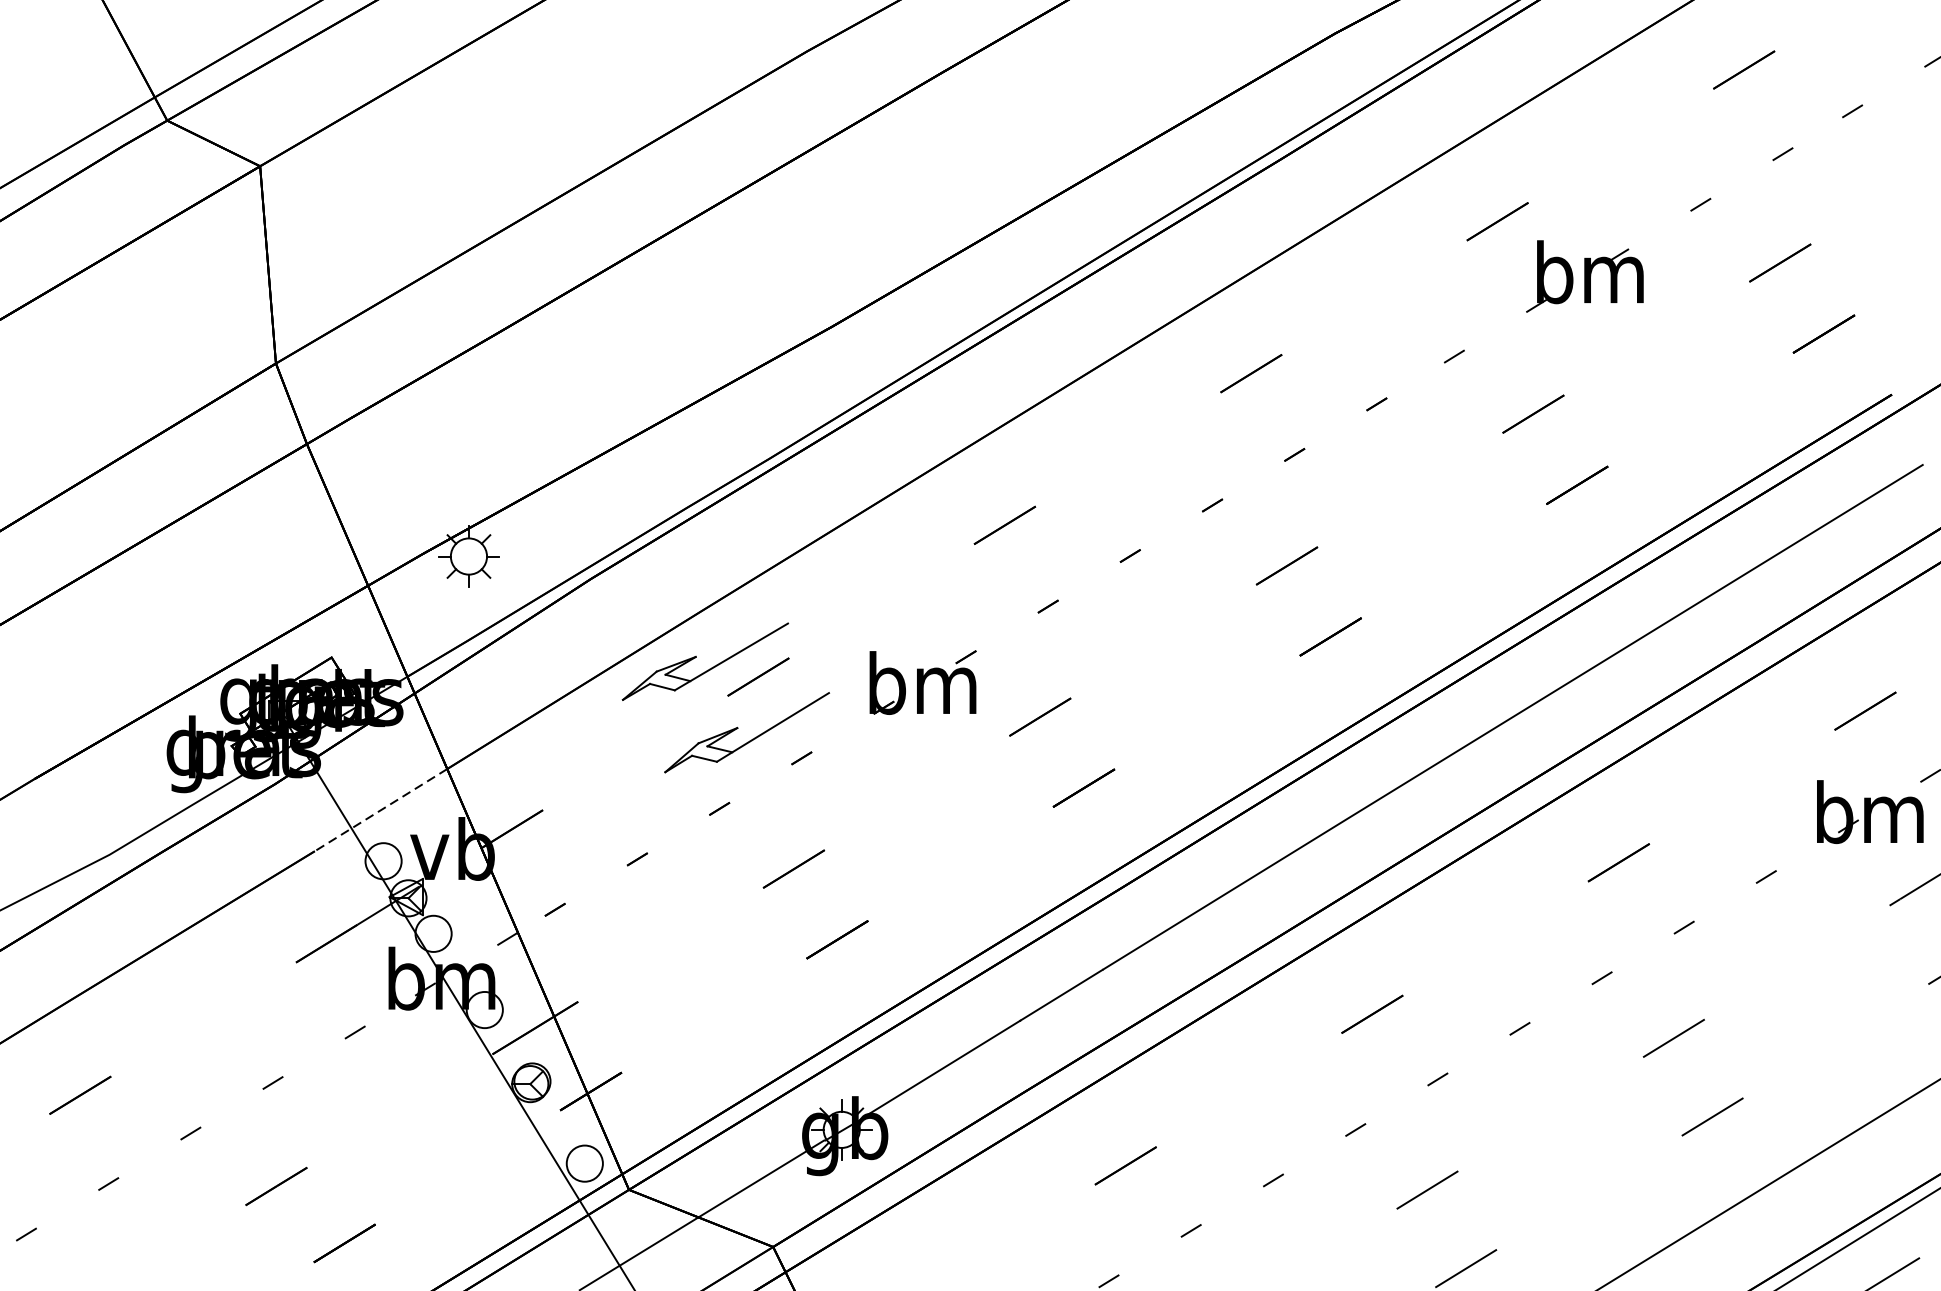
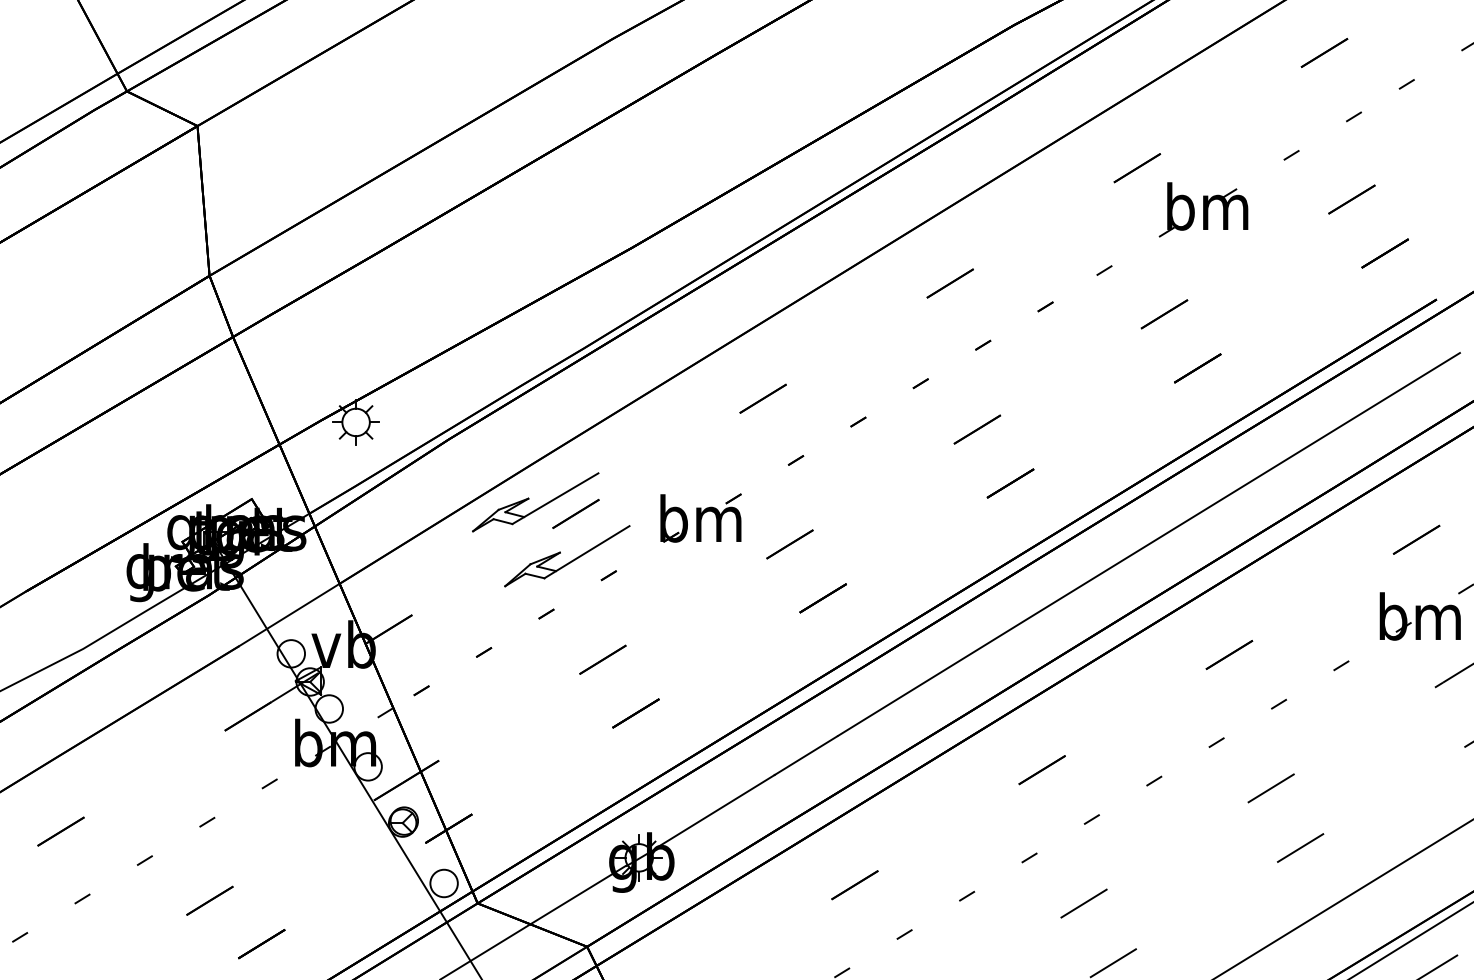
line: (379, 810) -> (288, 615), dashed -> solid

